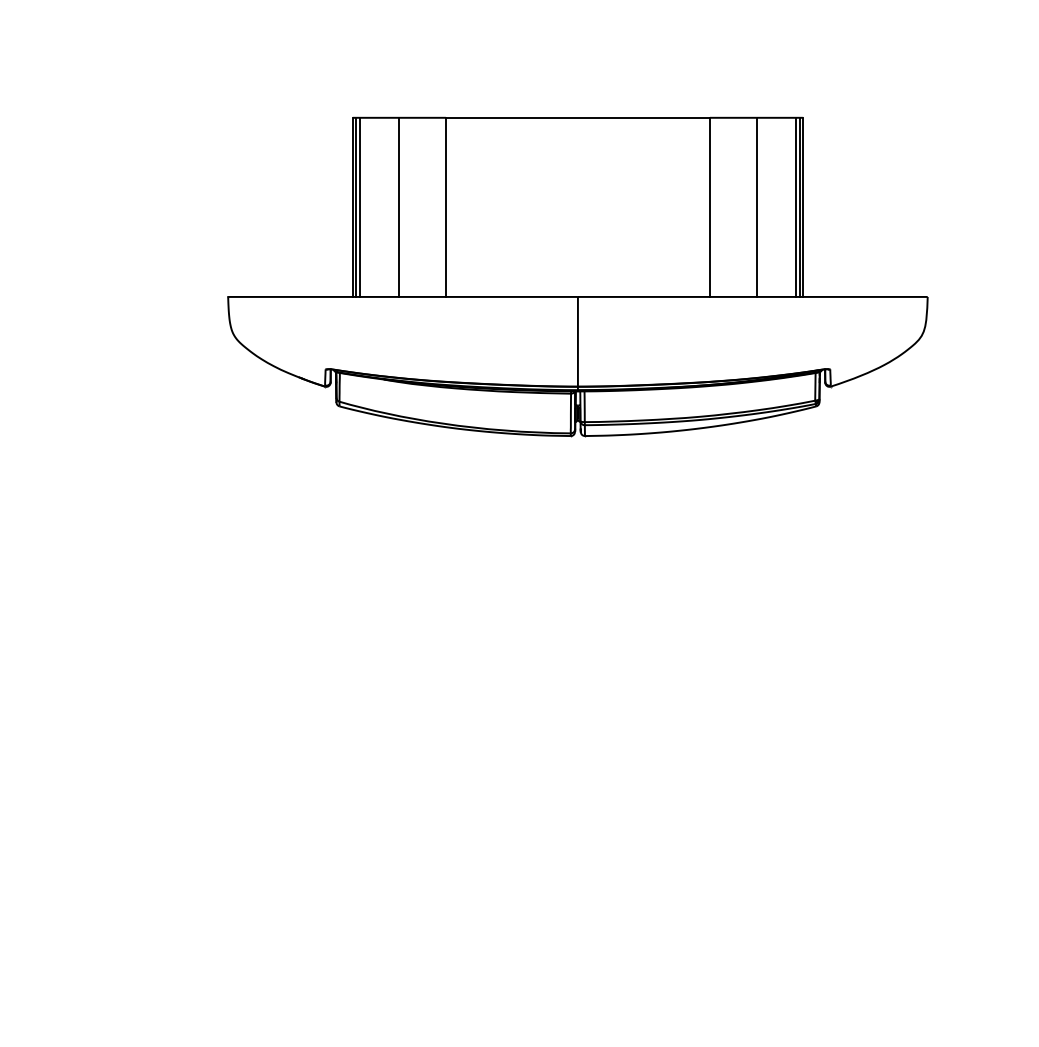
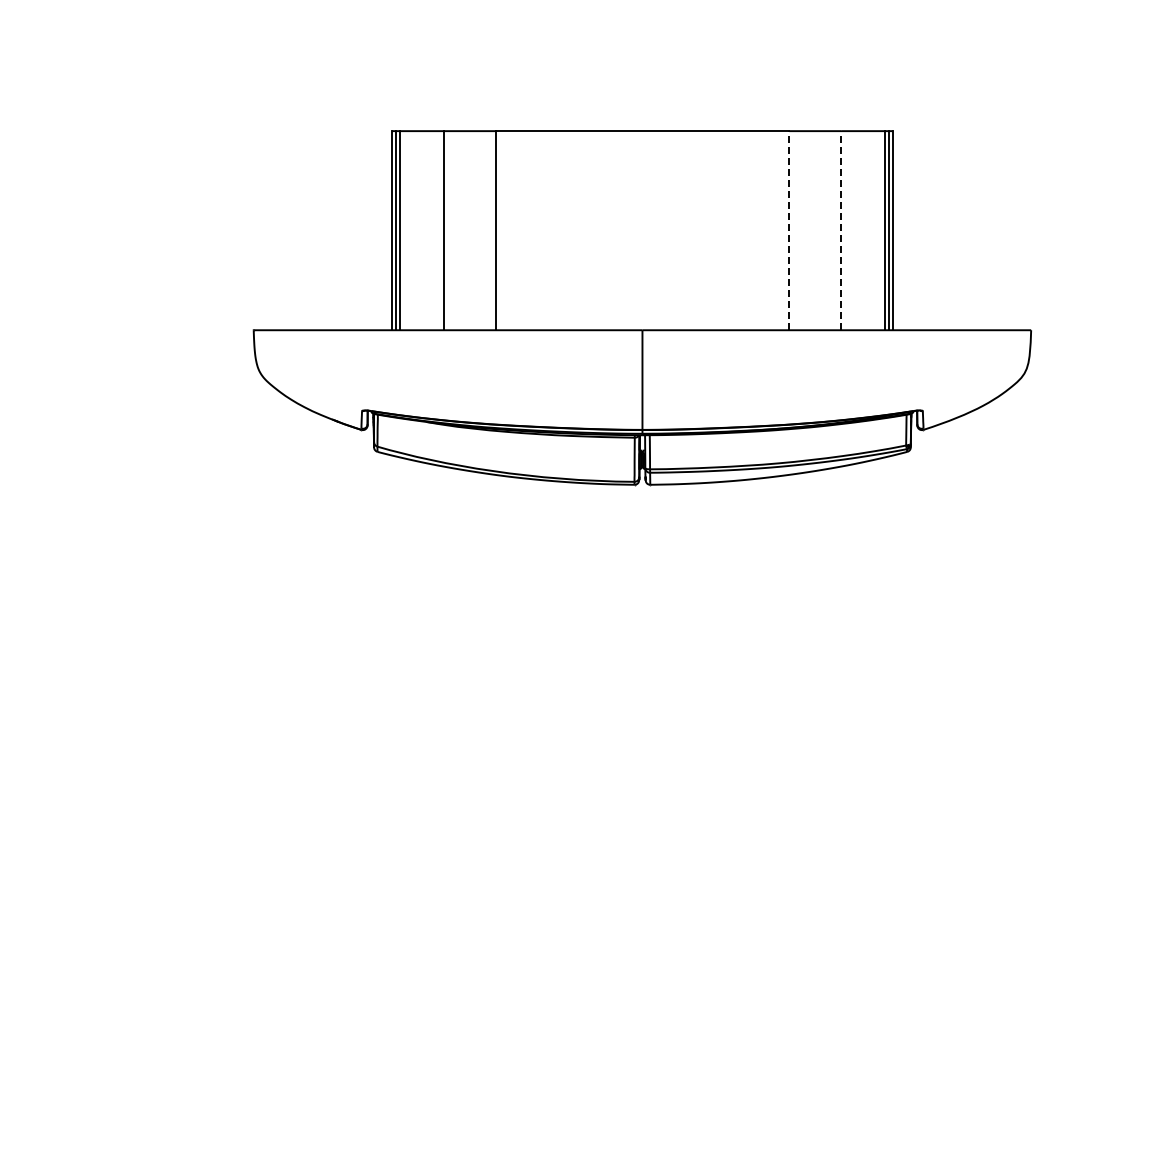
line: (710, 207) -> (789, 230), solid -> dashed
line: (757, 207) -> (841, 230), solid -> dashed

